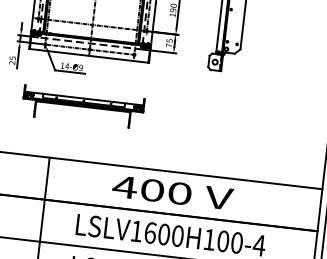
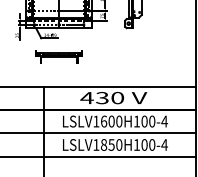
part: (82, 106) -> (58, 56), size x0.7
text: (152, 191) -> (102, 98), 400 -> 430

